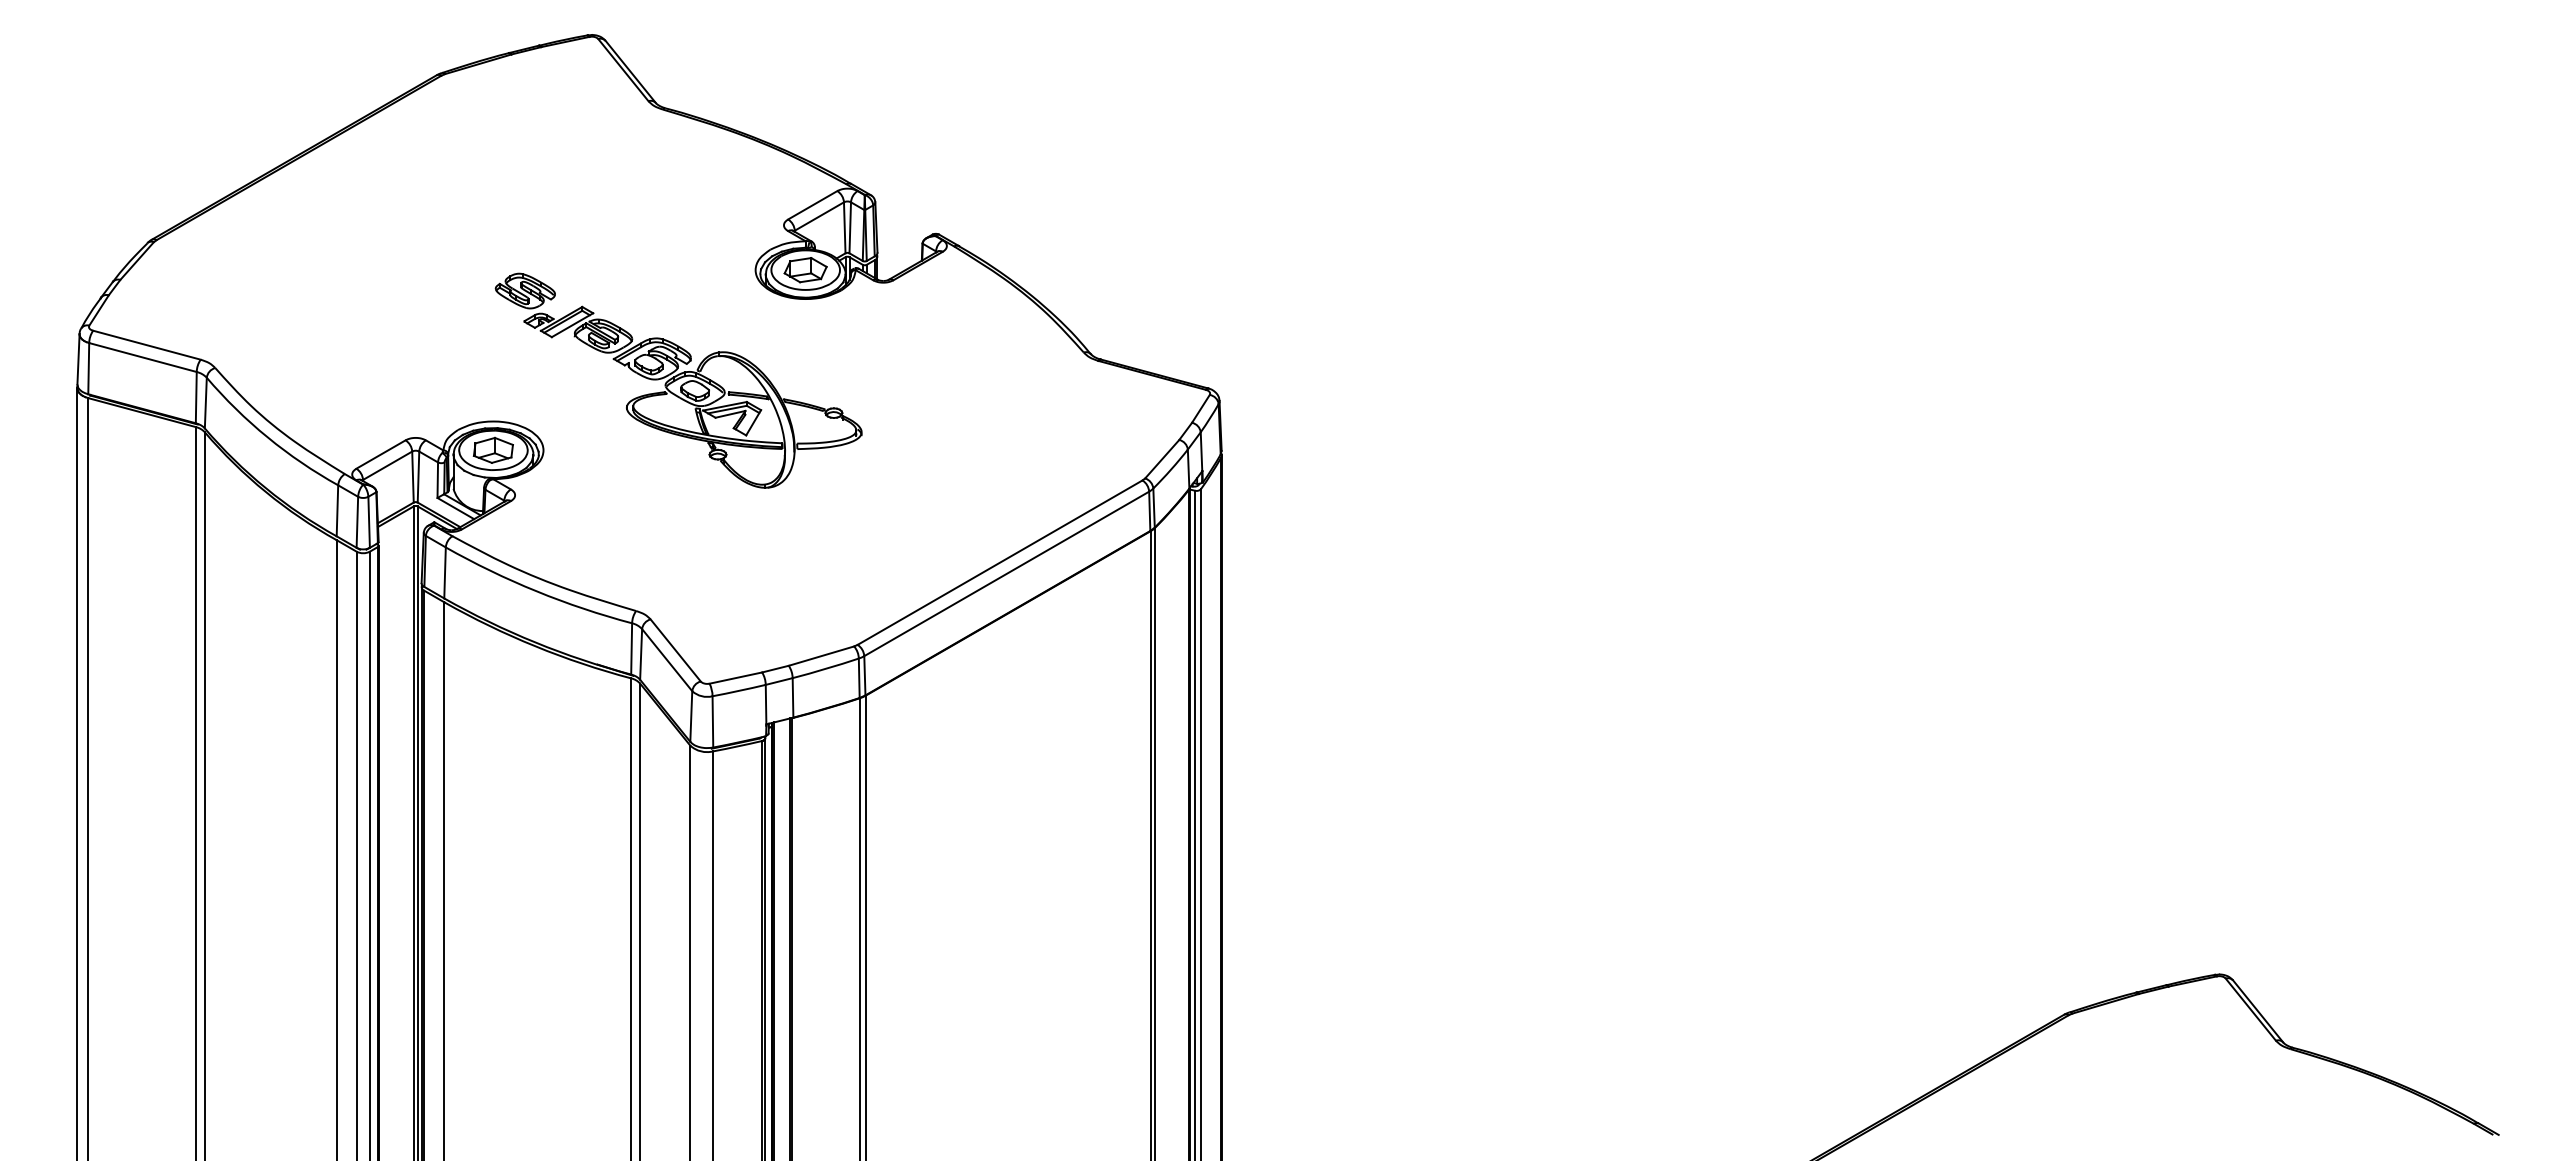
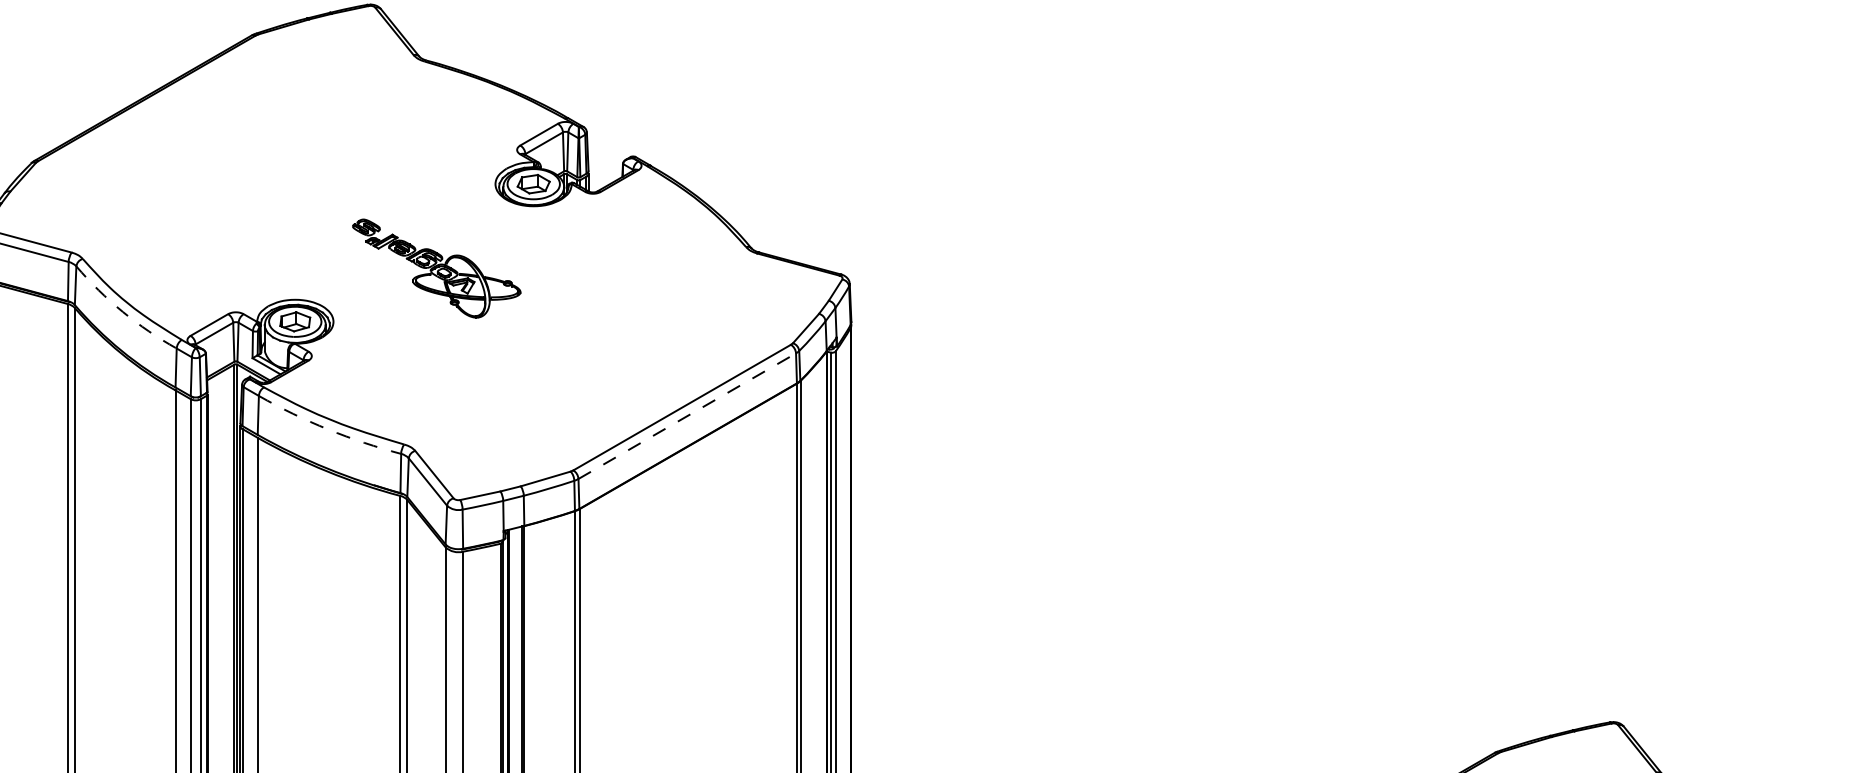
part: (678, 380) -> (436, 268), size x0.6
arc: (267, 437) -> (122, 312), solid -> dashed
line: (1007, 573) -> (687, 415), solid -> dashed
arc: (536, 591) -> (328, 429), solid -> dashed

